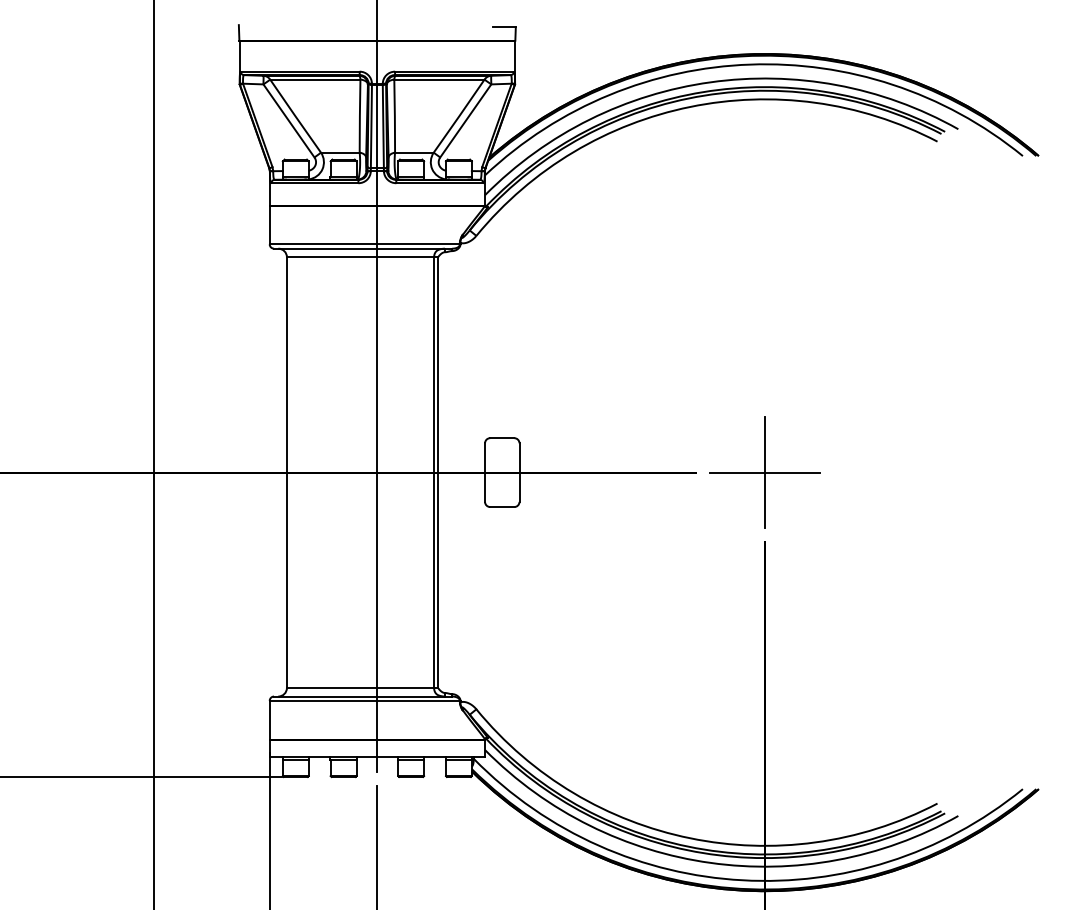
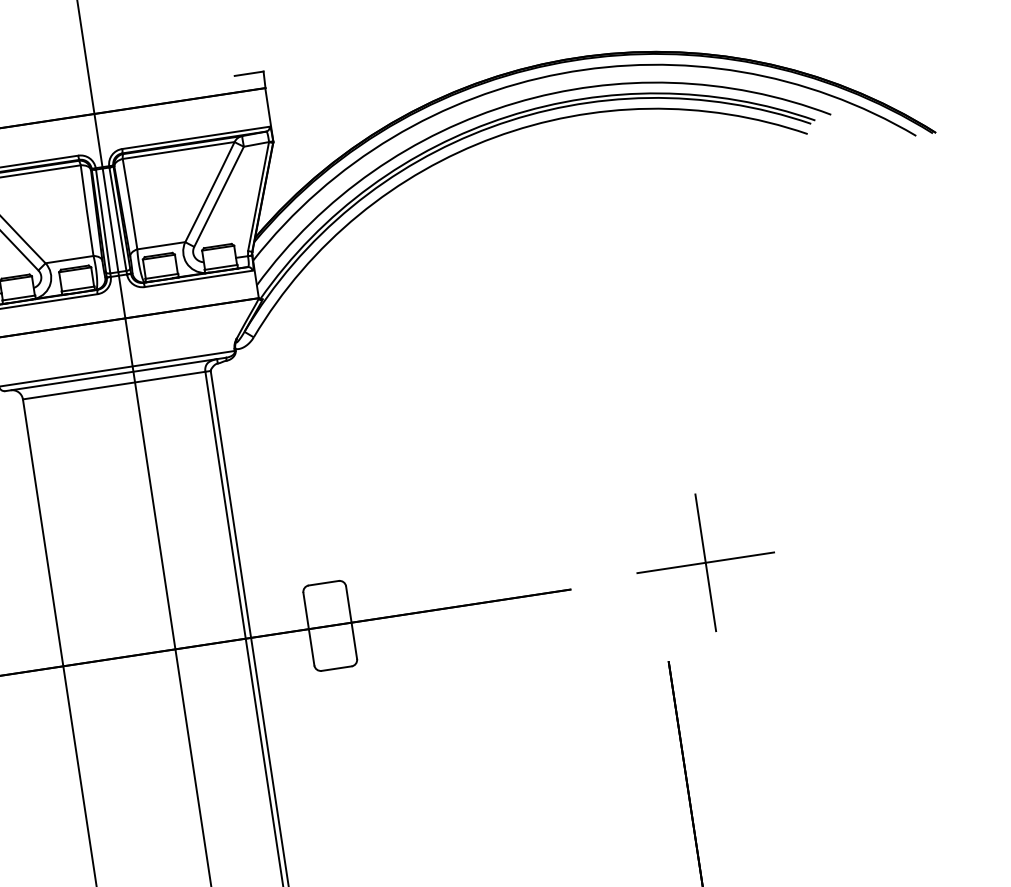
part: (764, 472) -> (705, 562), moved

